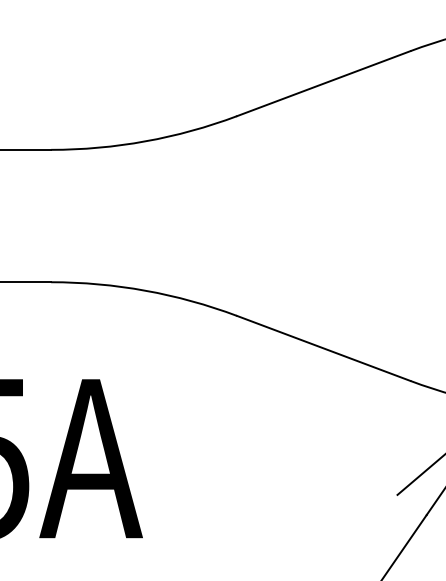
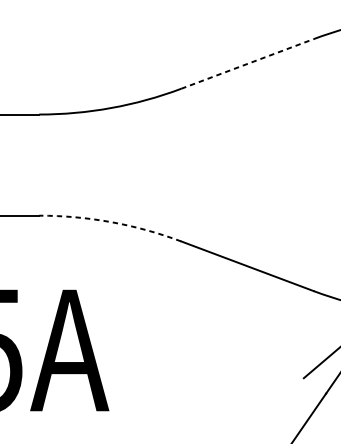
line: (323, 83) -> (247, 63), solid -> dashed
arc: (145, 290) -> (111, 222), solid -> dashed

